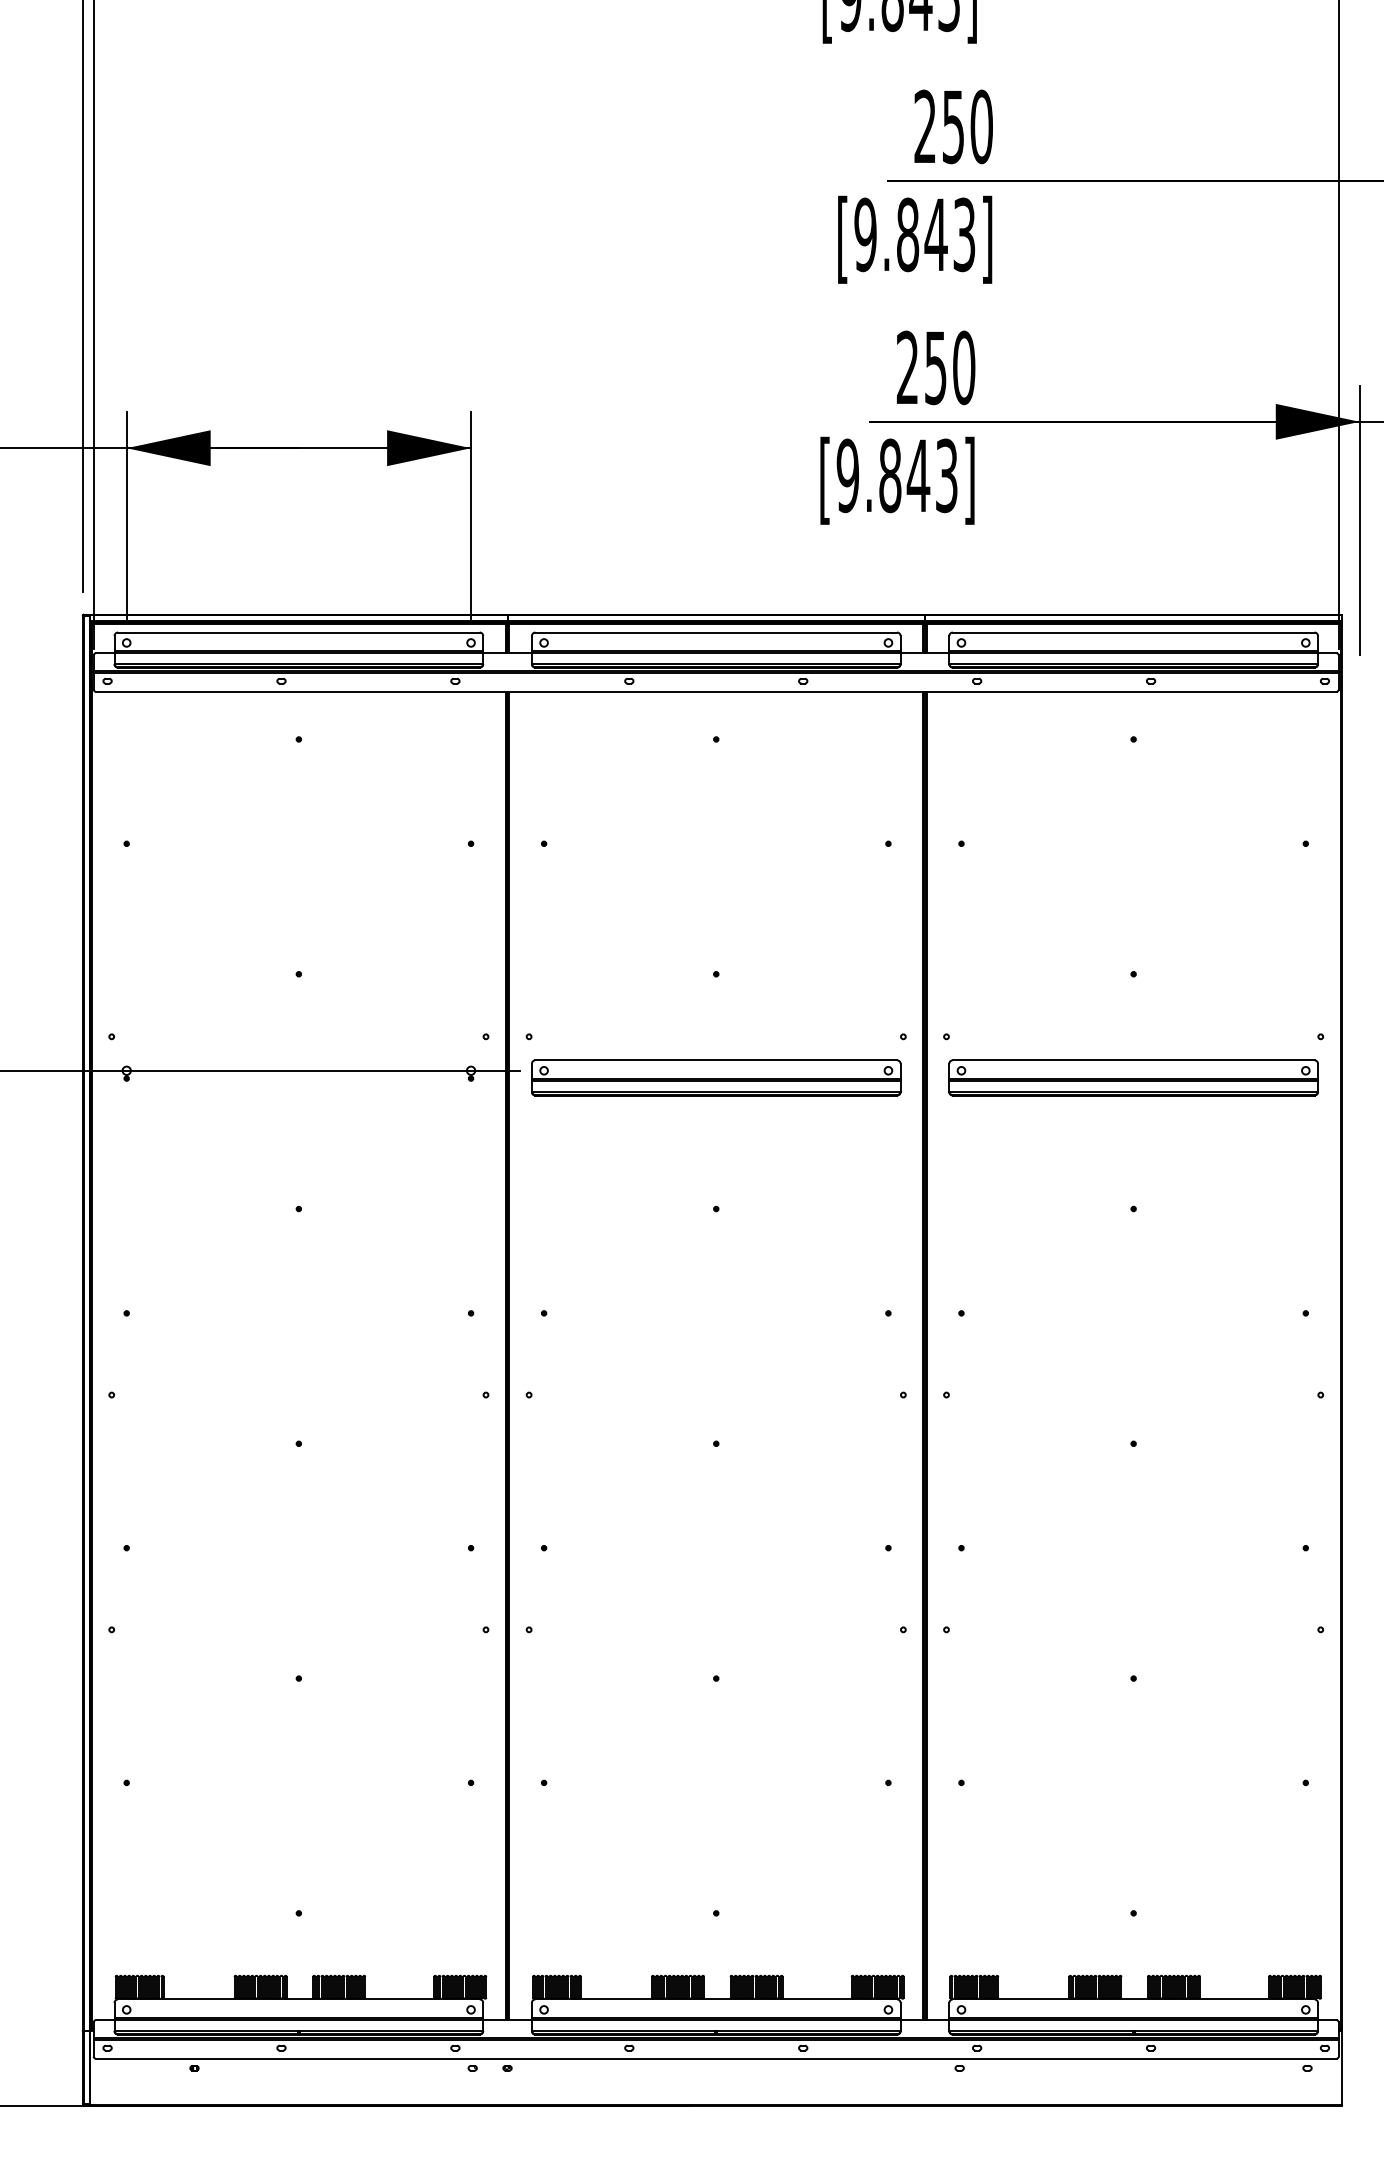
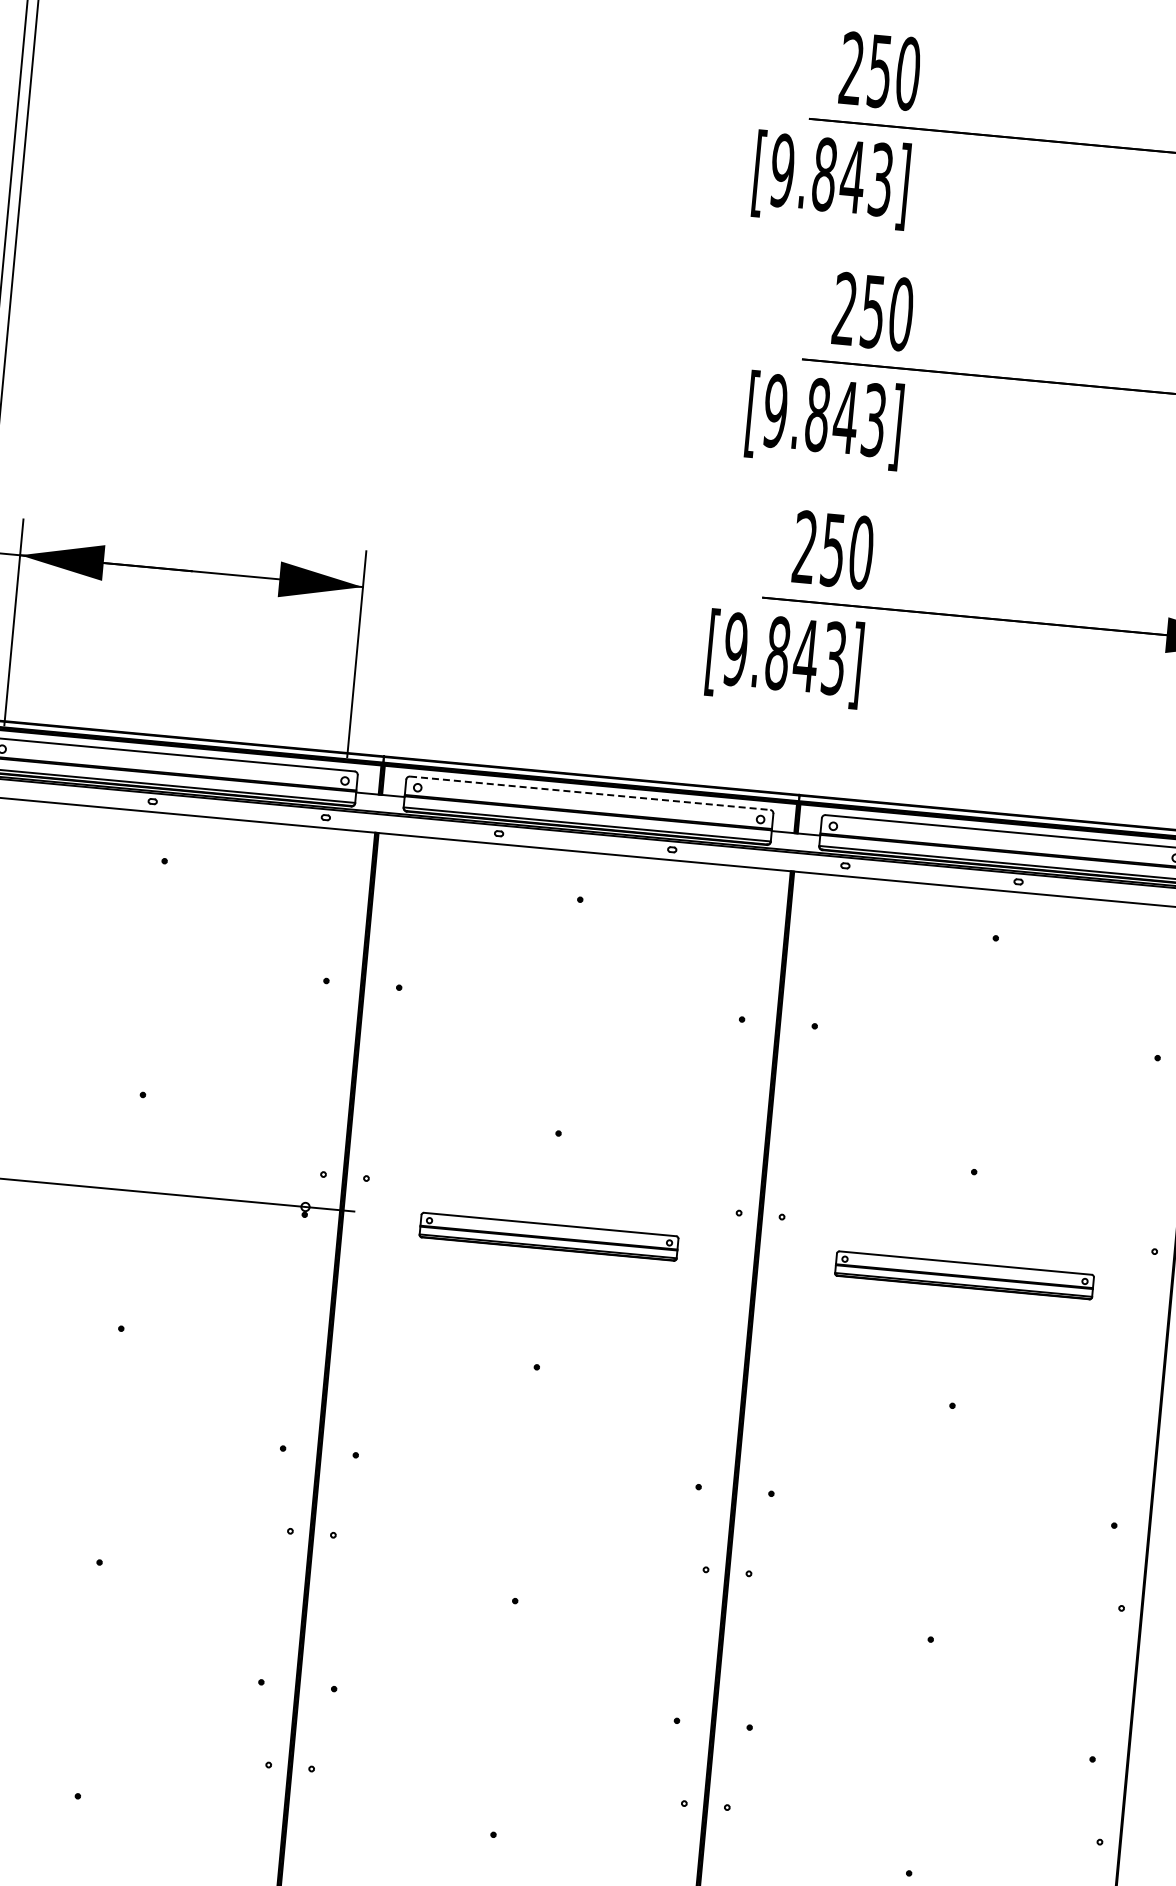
line: (716, 632) -> (590, 793), solid -> dashed
part: (716, 1077) -> (549, 1236), size x0.7
part: (1133, 1077) -> (964, 1274), size x0.7

